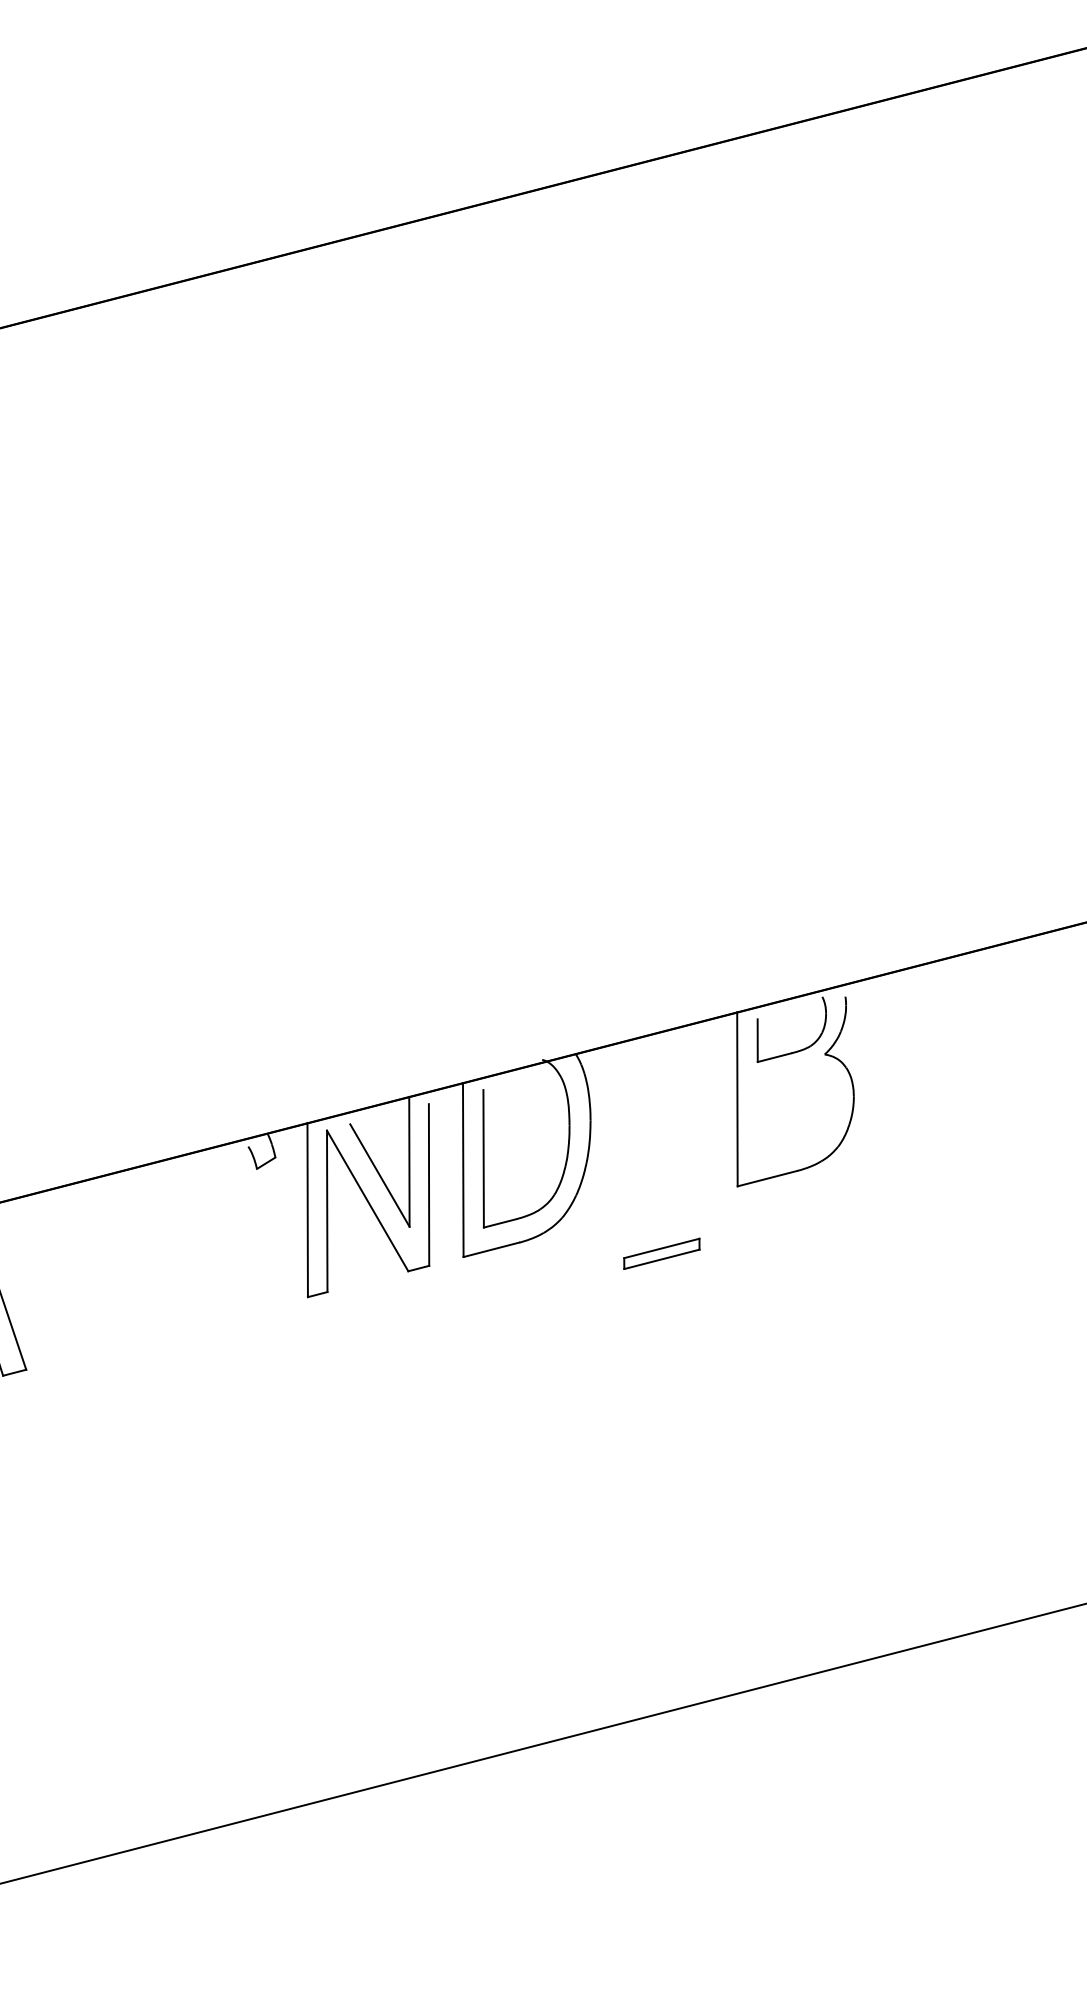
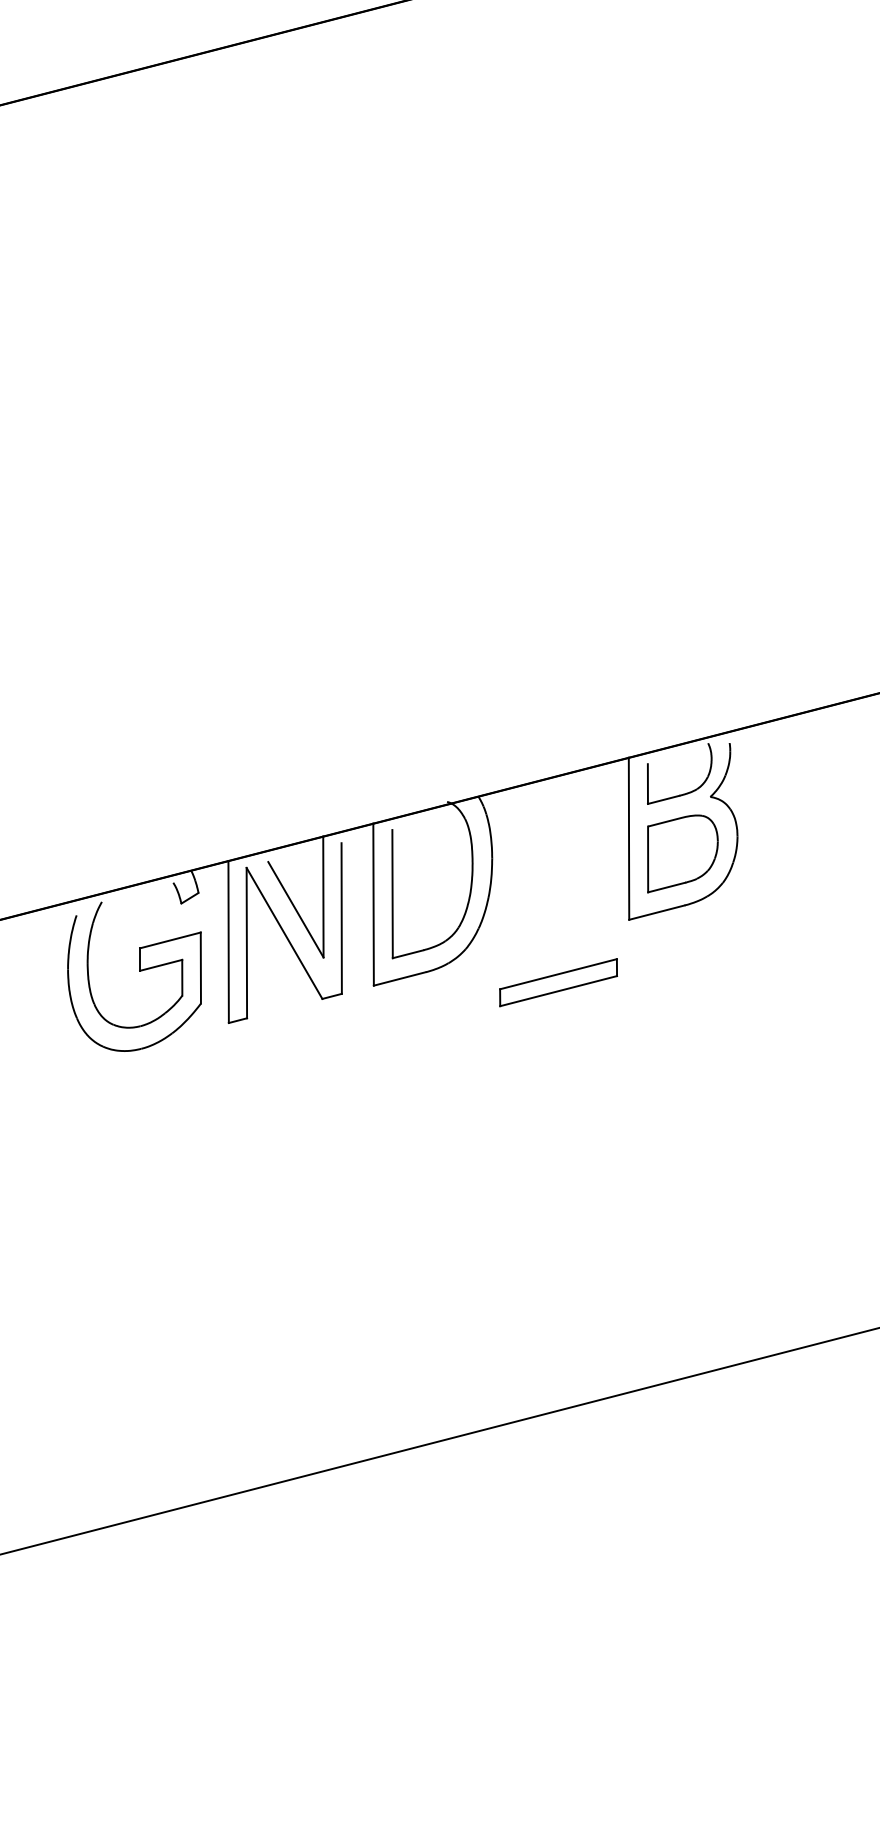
part: (795, 1115) -> (683, 853), added
part: (211, 1241) -> (139, 971), added
part: (661, 1253) -> (558, 982), size x1.67

